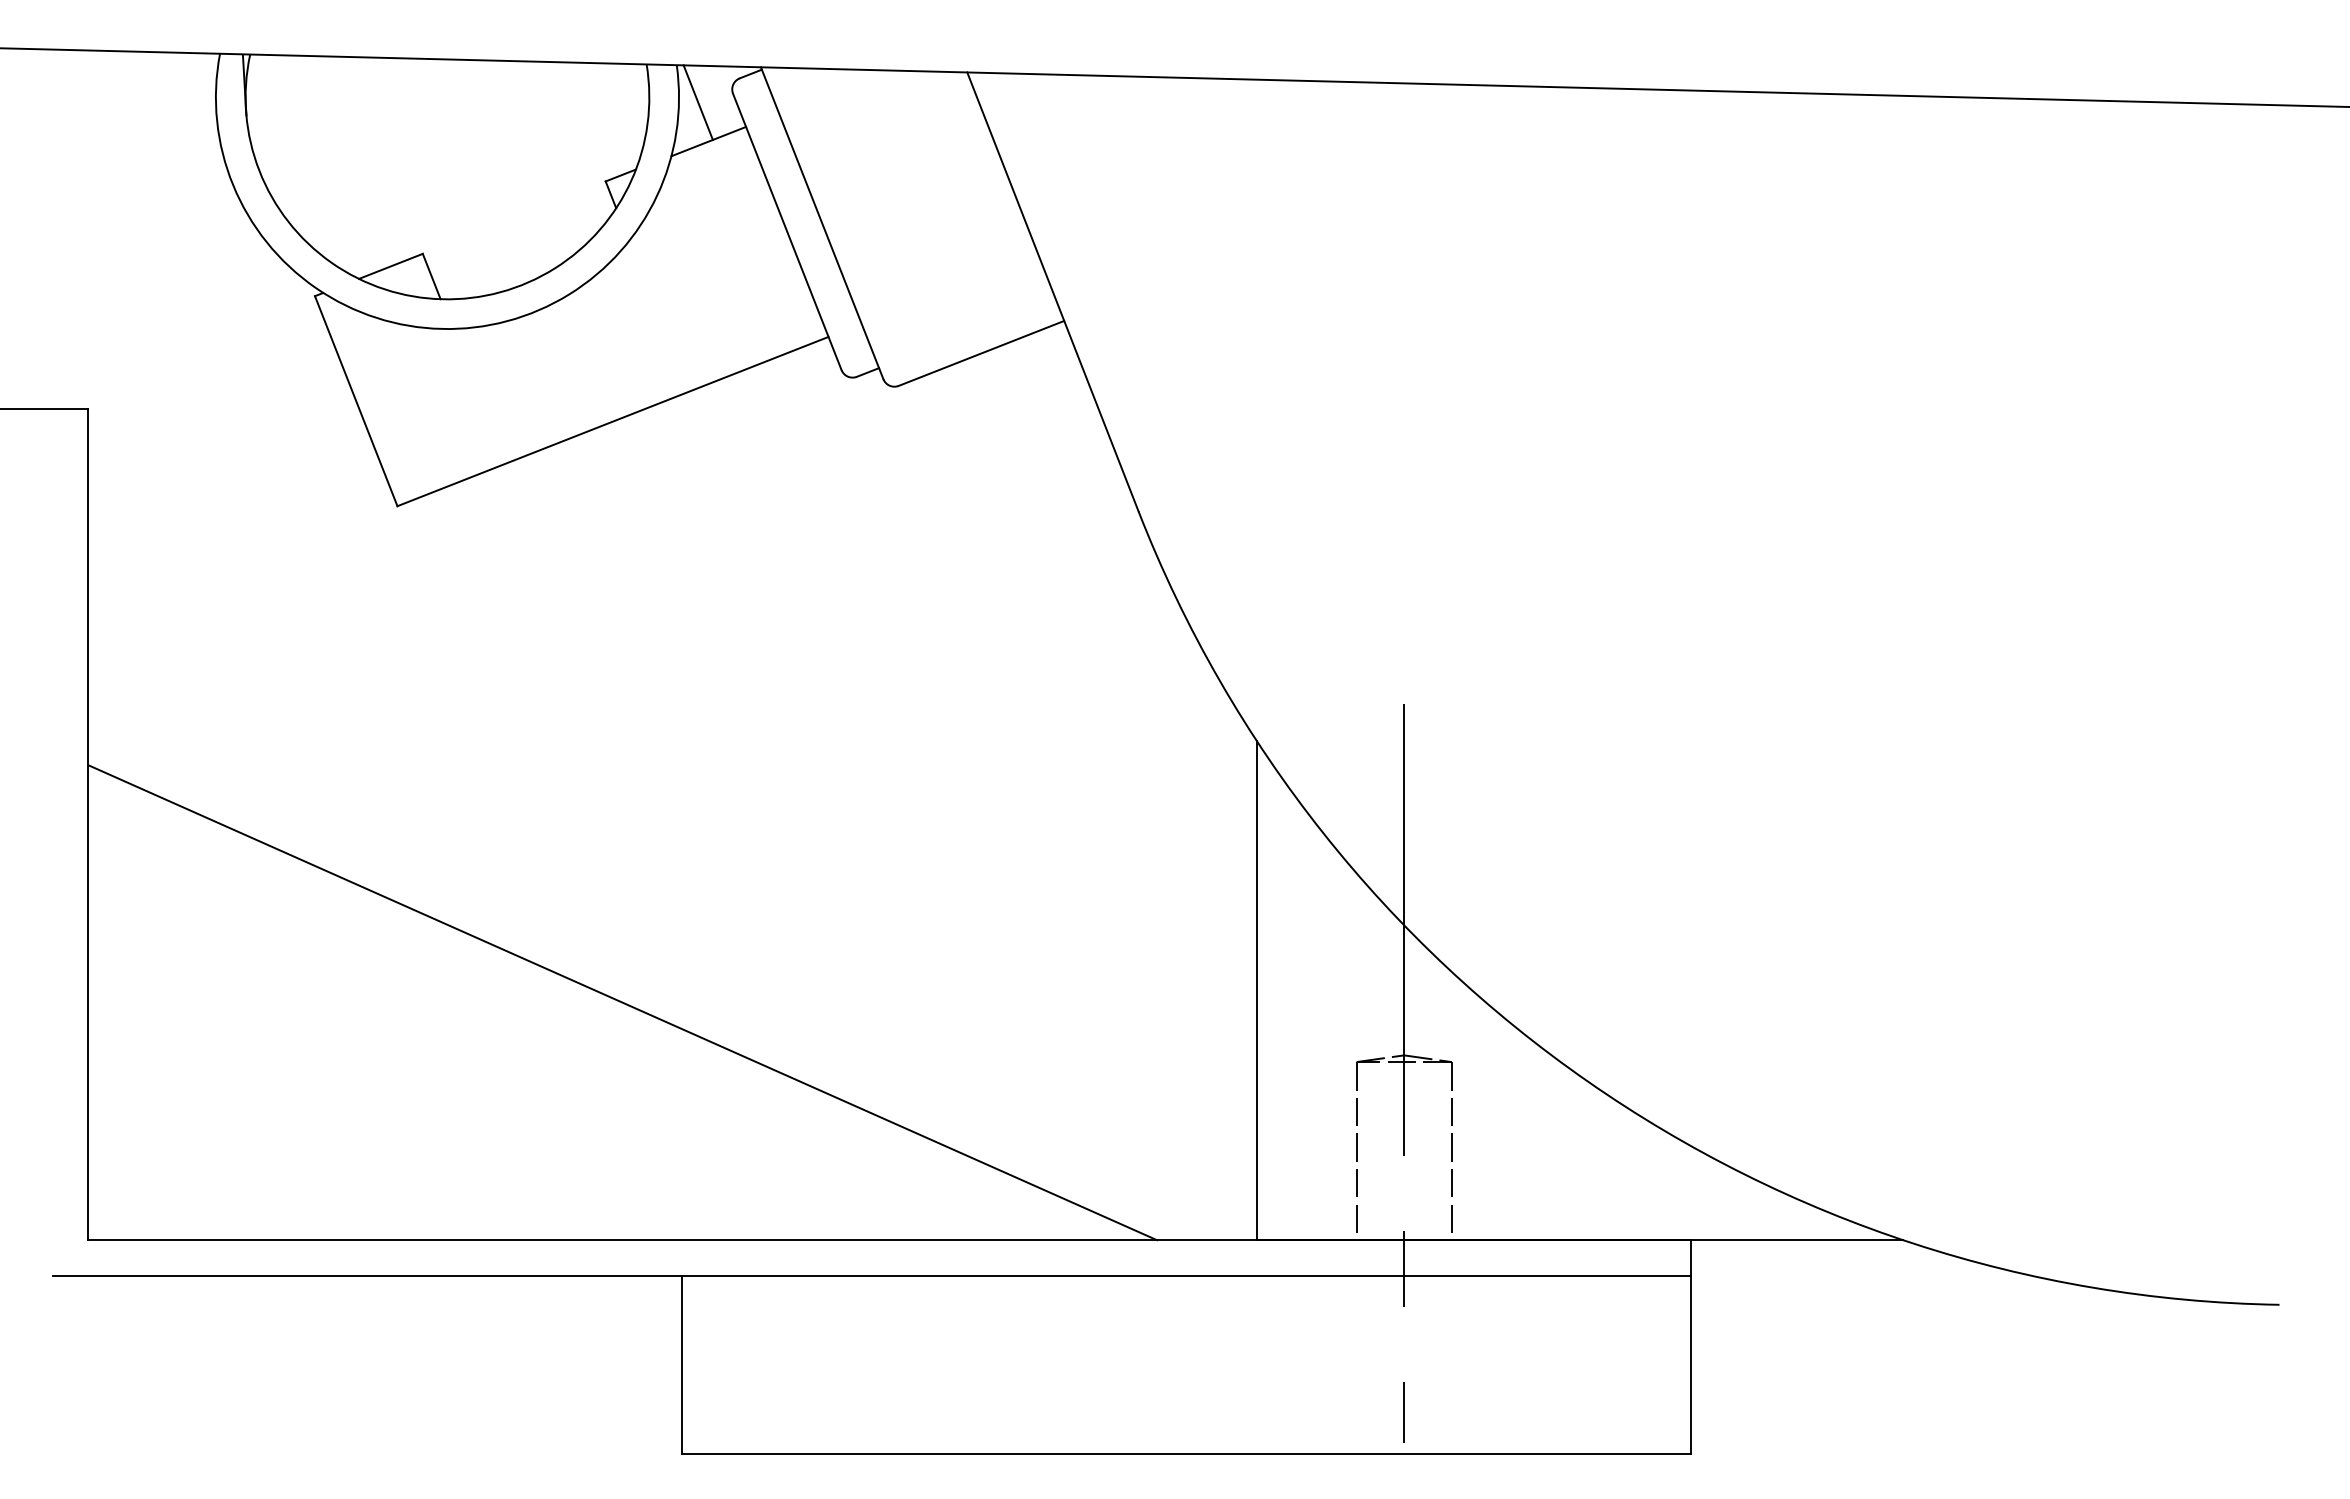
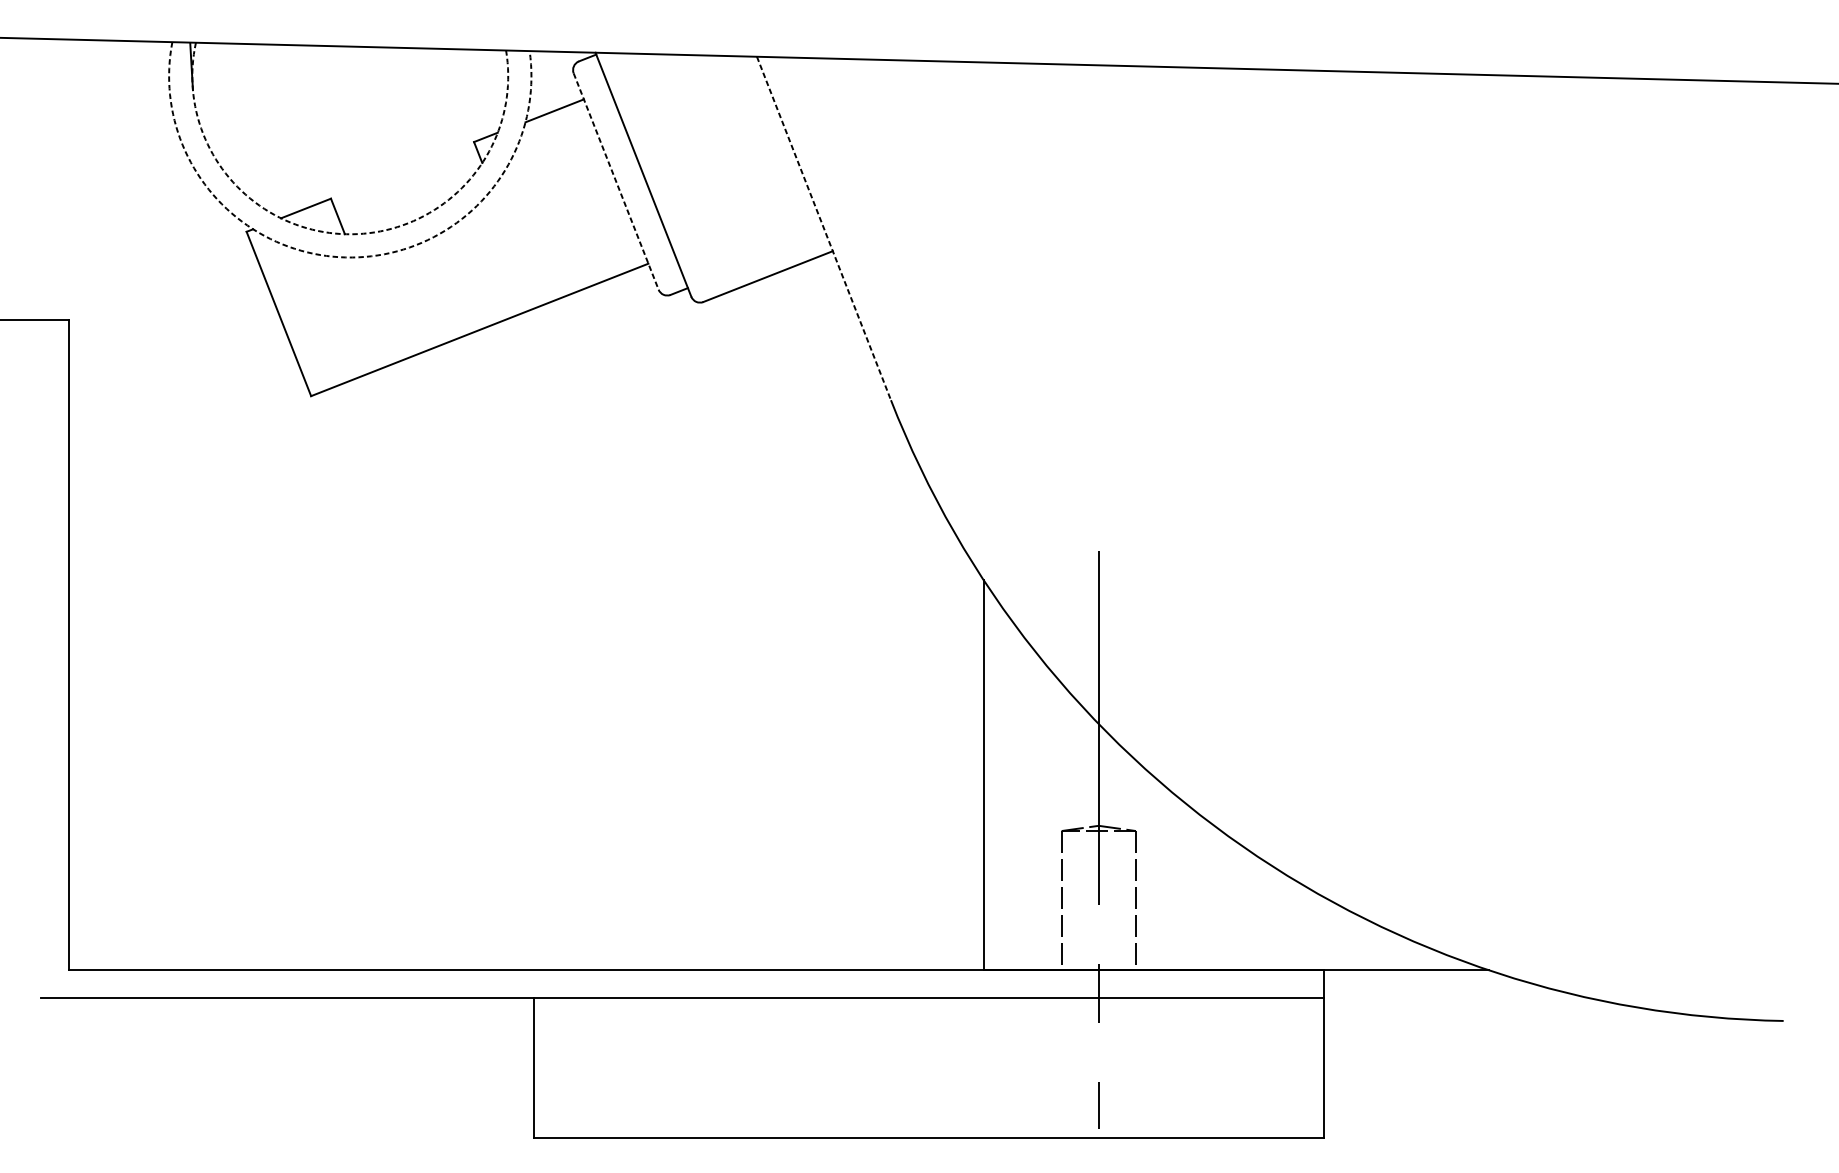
line: (697, 102) -> (545, 80), removed
line: (787, 232) -> (616, 181), solid -> dashed
line: (1052, 291) -> (823, 228), solid -> dashed
arc: (442, 299) -> (346, 234), solid -> dashed
arc: (441, 328) -> (345, 257), solid -> dashed
line: (622, 1002) -> (487, 784), removed

